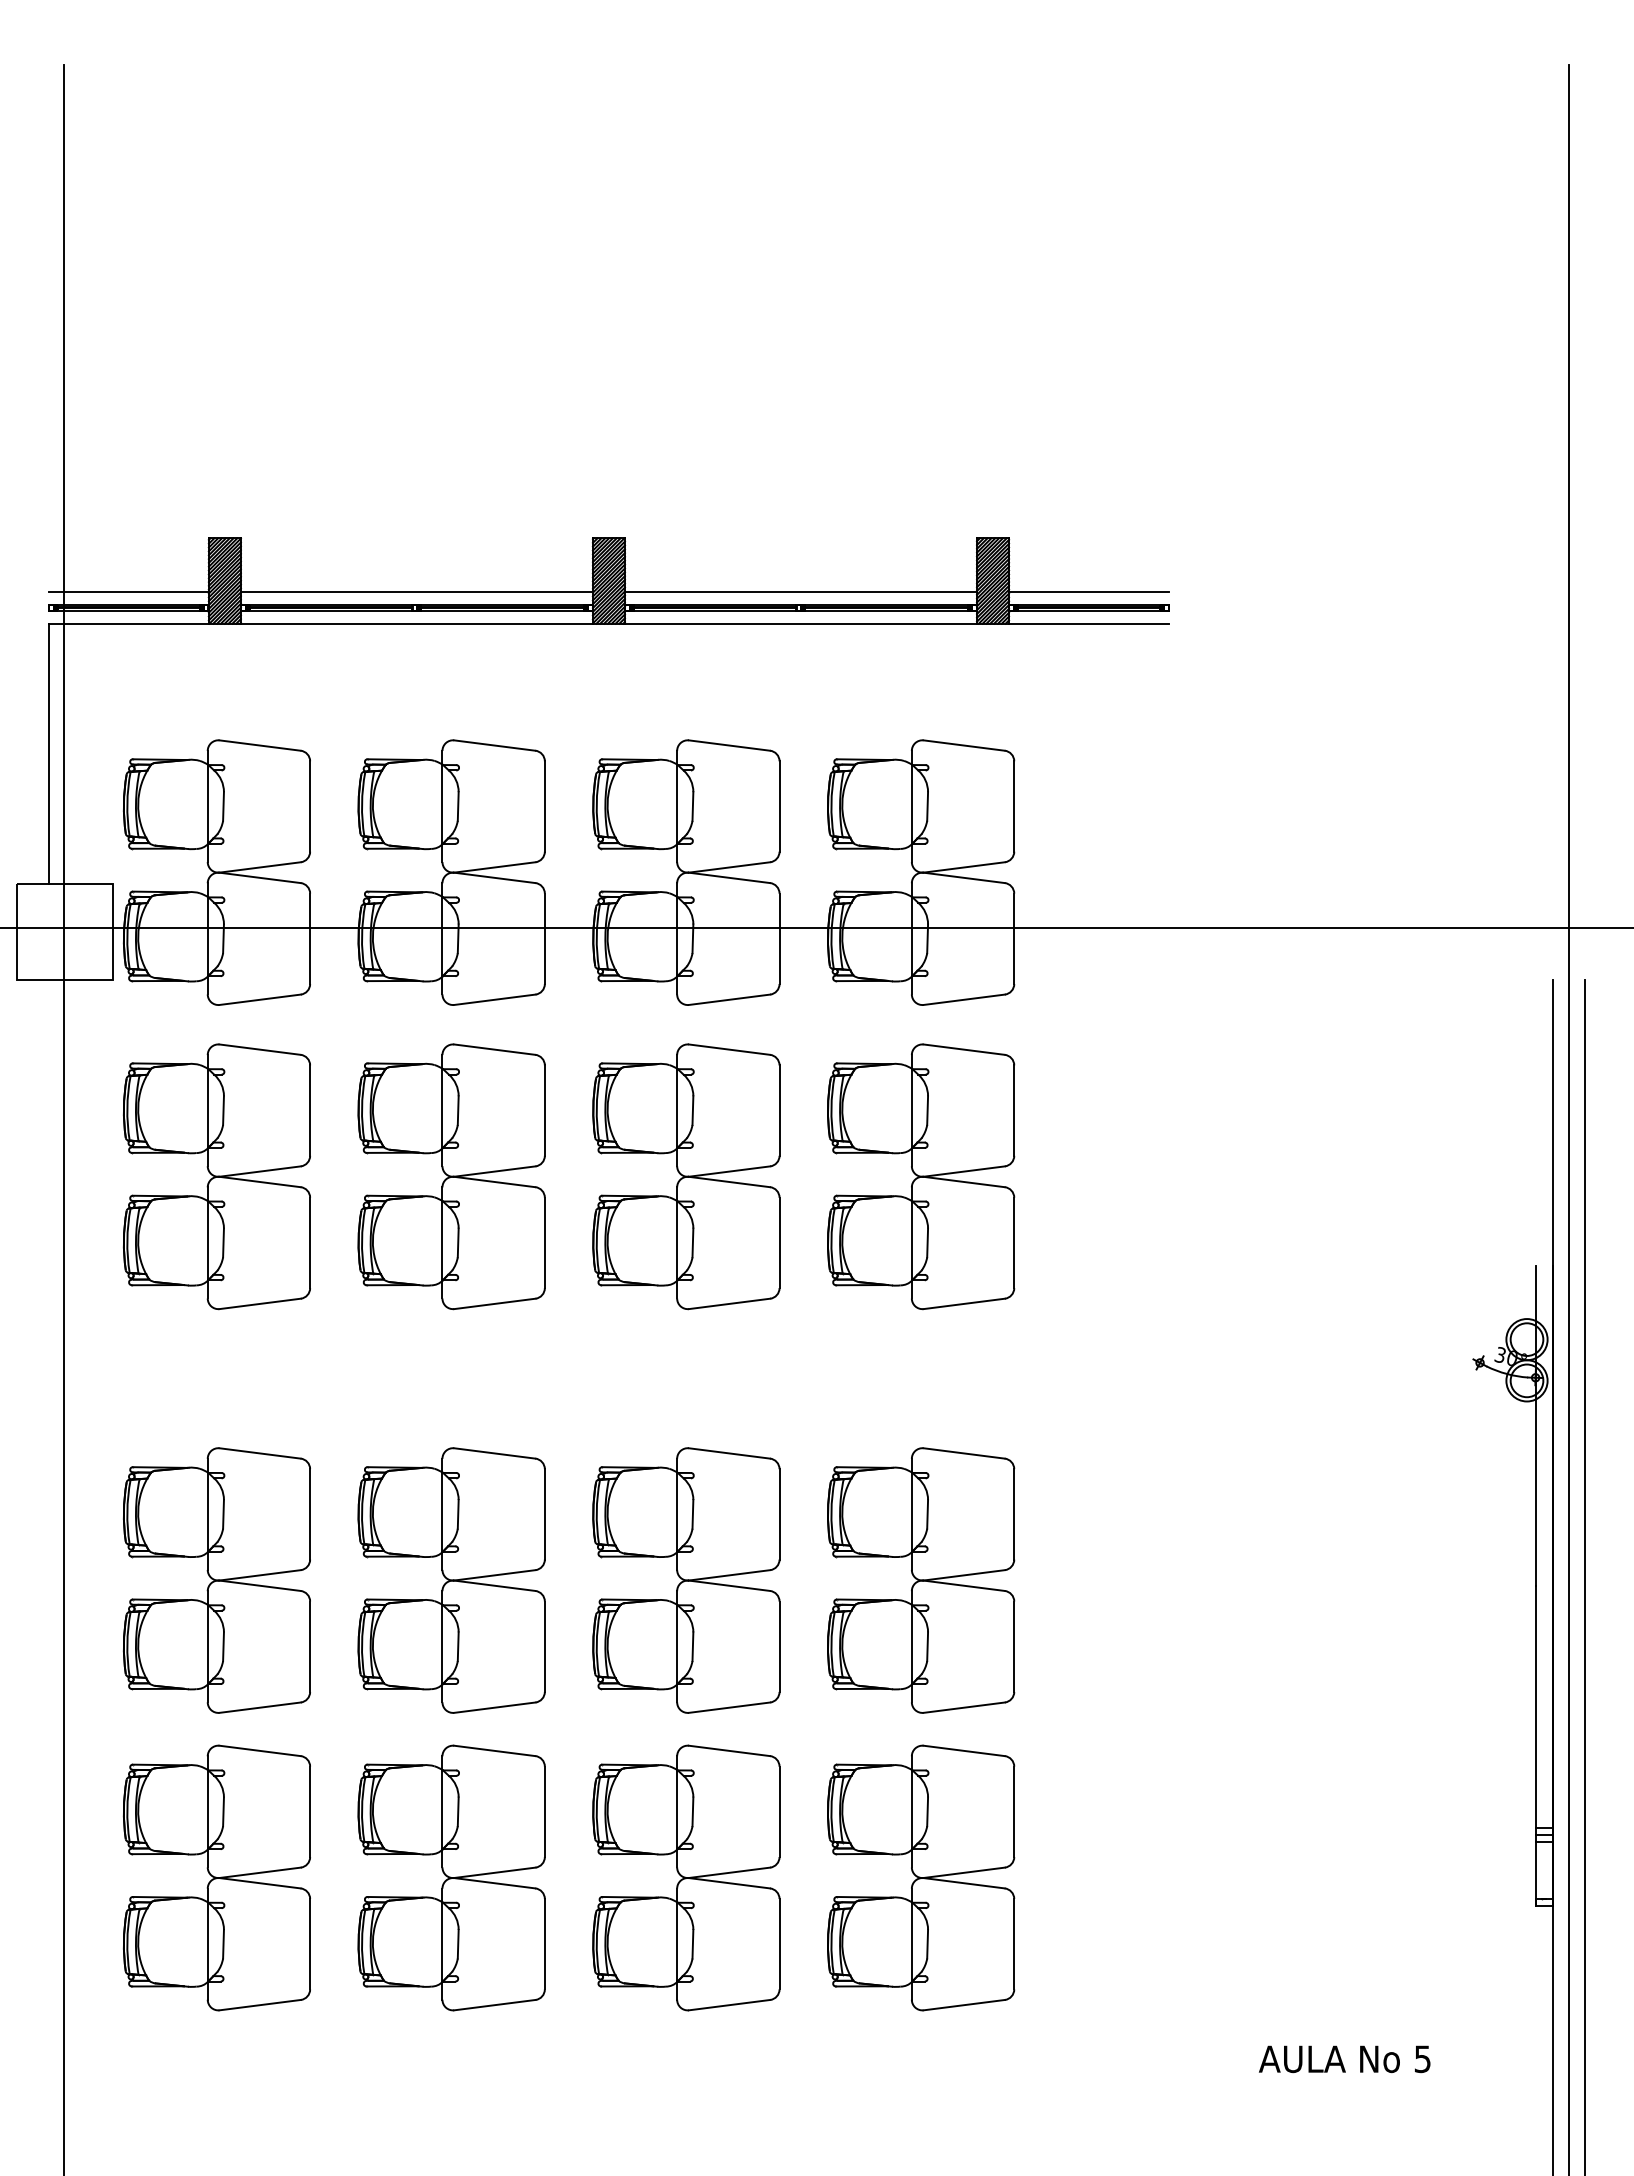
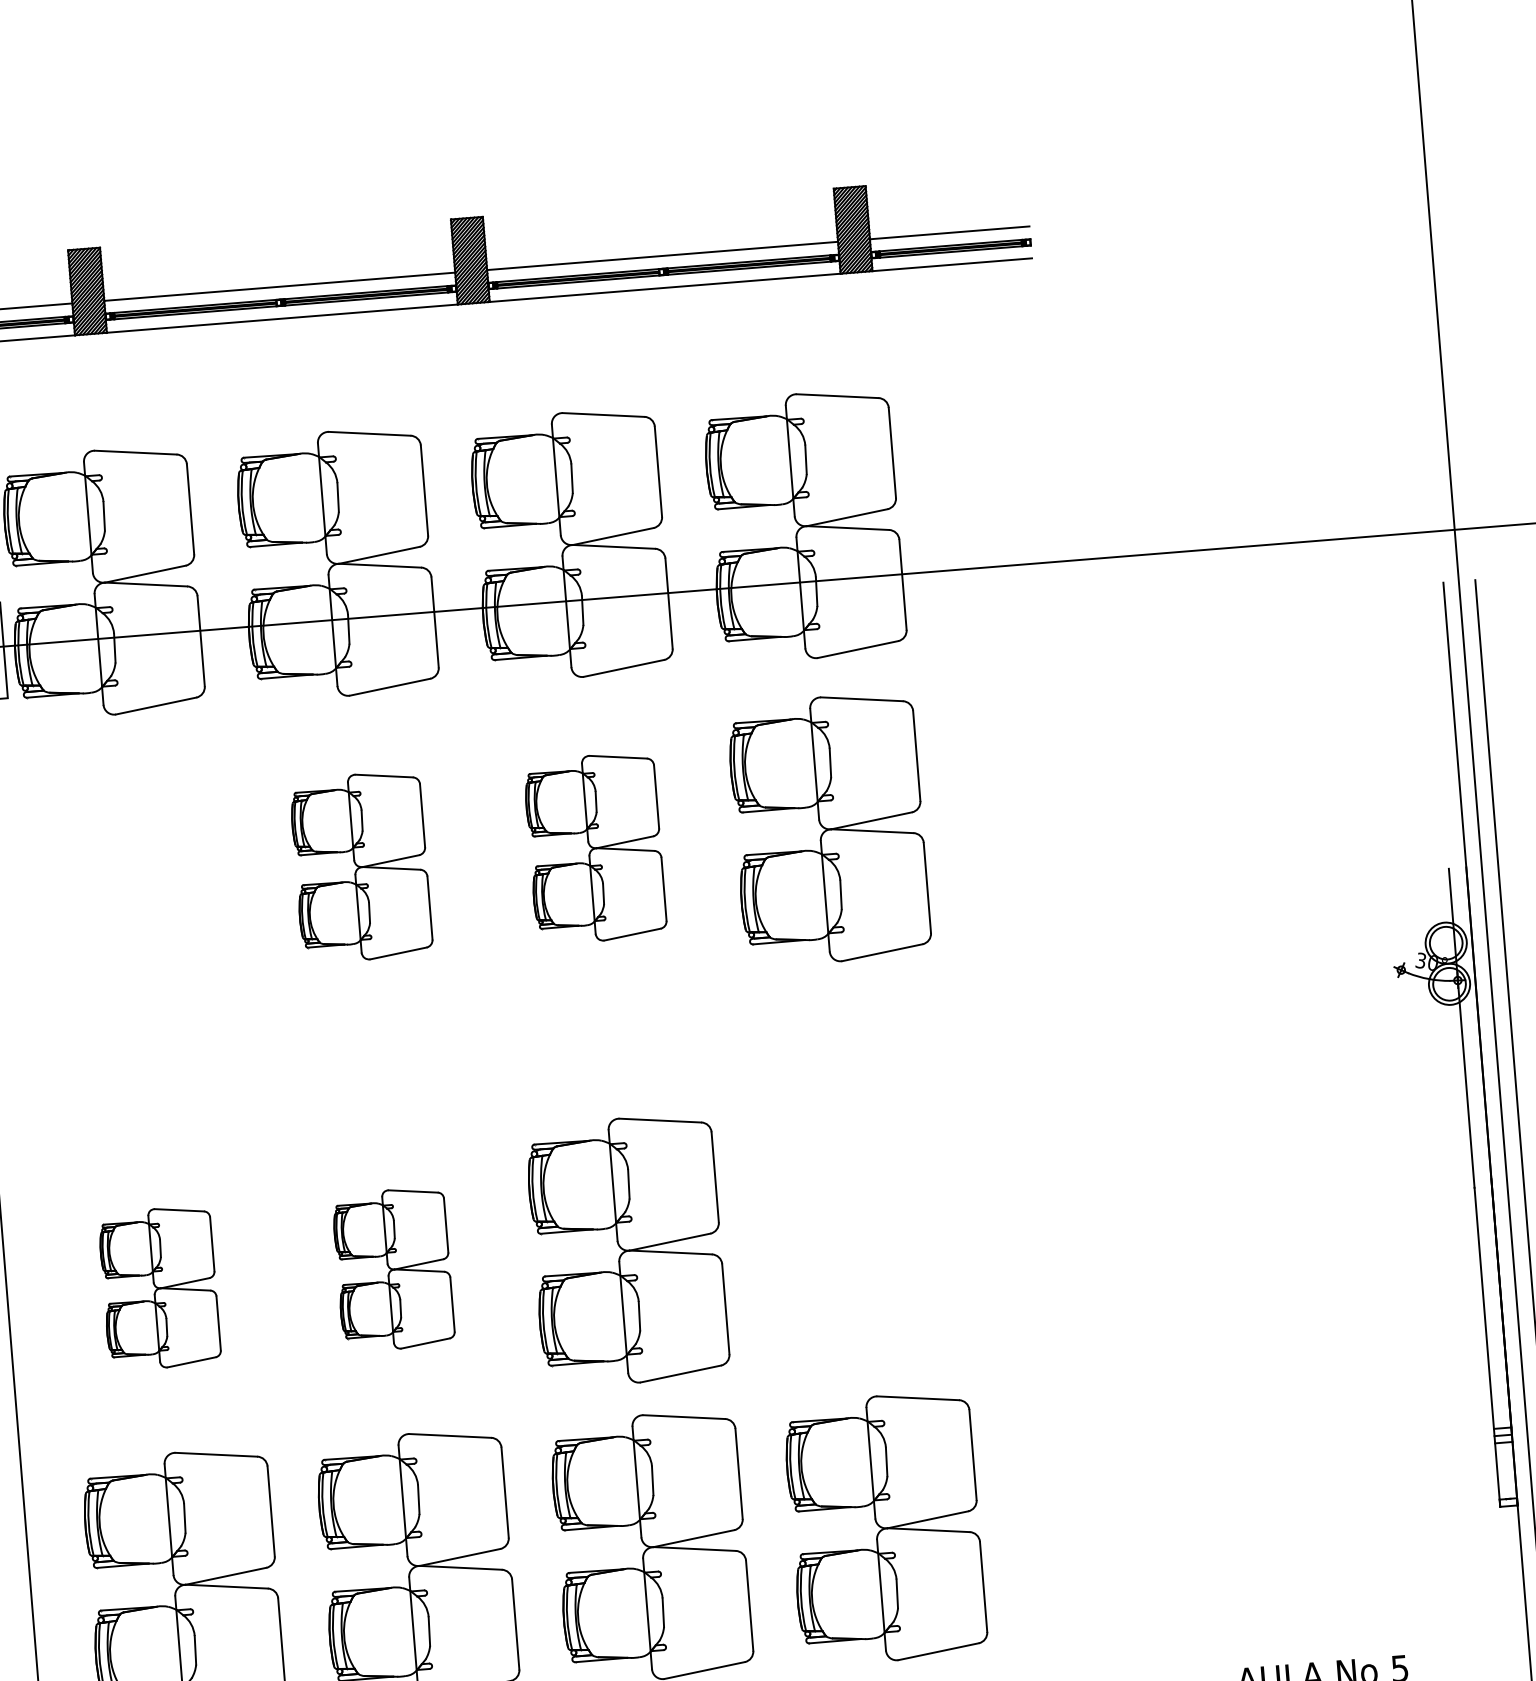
part: (216, 1176) -> (126, 885), removed
part: (451, 1176) -> (361, 866), size x0.7
part: (686, 1176) -> (595, 848), size x0.7
part: (216, 1580) -> (159, 1288), size x0.6
part: (451, 1580) -> (393, 1269), size x0.6
part: (921, 1580) -> (861, 1231), removed

